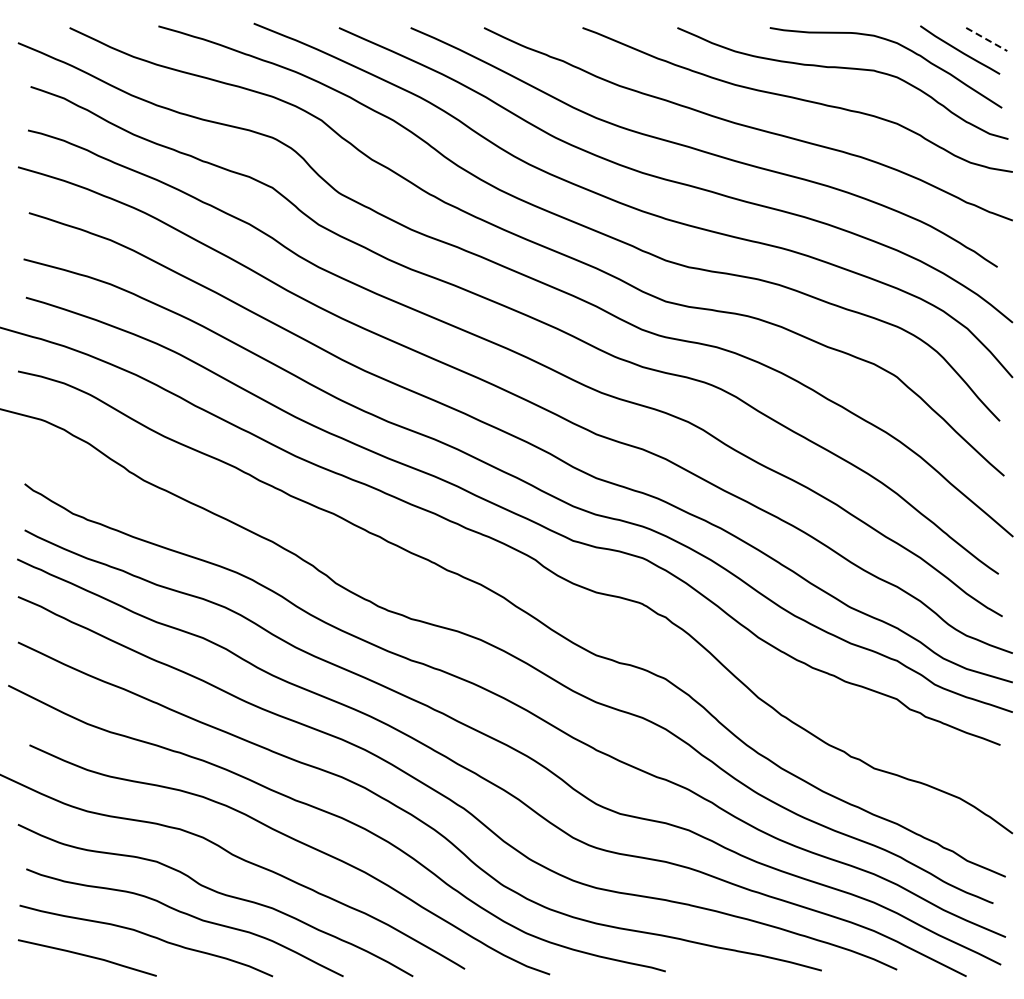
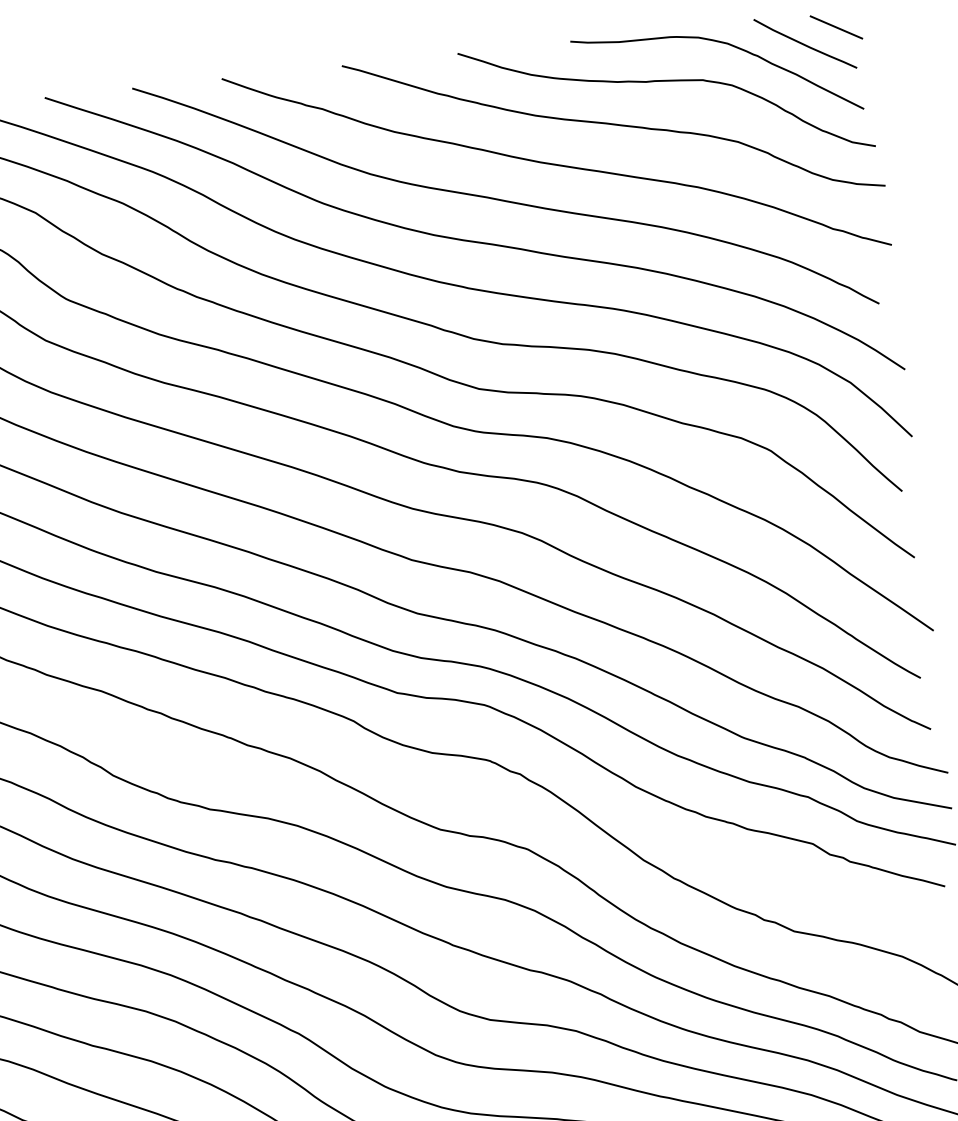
line: (986, 39) -> (836, 27), dashed -> solid

